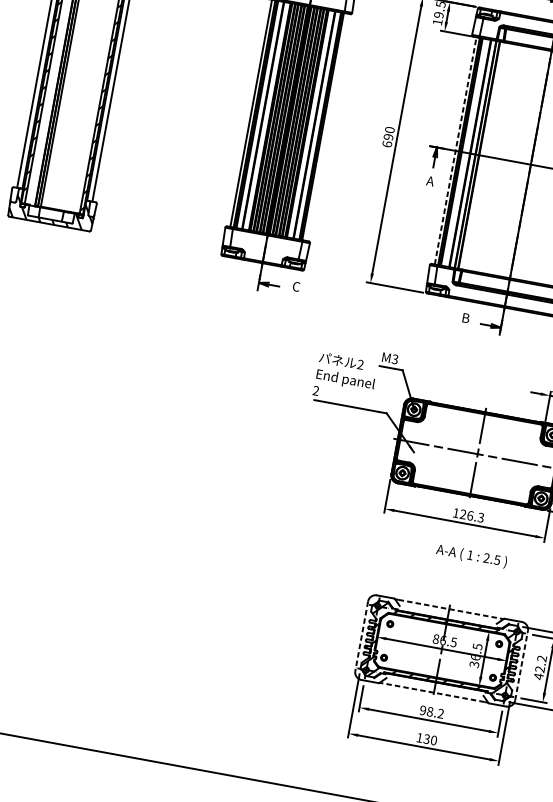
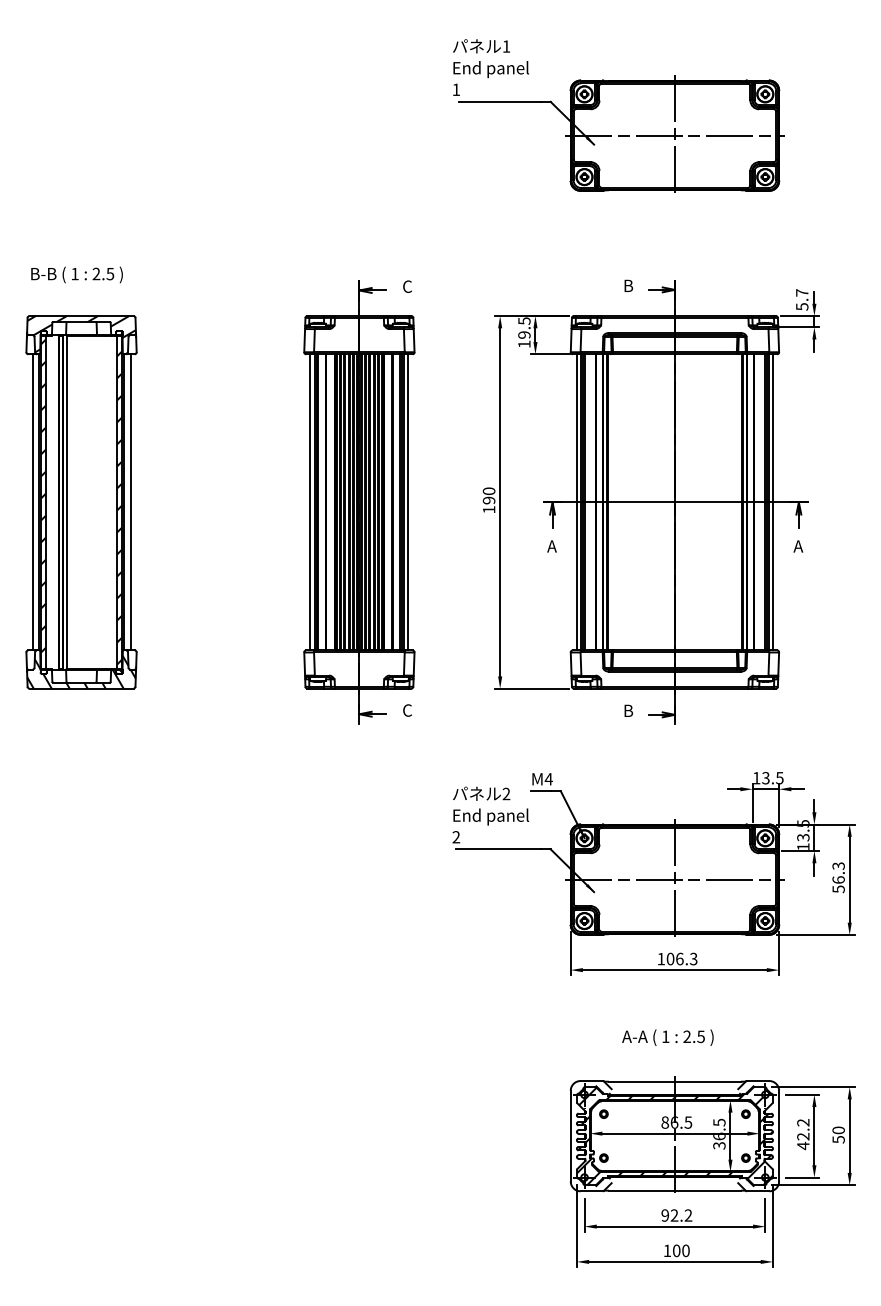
line: (326, 127) -> (408, 502), added
text: (386, 143) -> (488, 509), 690 -> 190
line: (455, 150) -> (576, 501), dashed -> solid
text: (394, 359) -> (548, 779), M3 -> M4
text: (463, 514) -> (670, 958), 126.3 -> 106.3
text: (471, 555) -> (667, 1037), moved
line: (449, 609) -> (675, 1081), dashed -> solid
line: (361, 636) -> (570, 1136), dashed -> solid
line: (521, 665) -> (779, 1135), dashed -> solid
line: (433, 692) -> (674, 1190), dashed -> solid
text: (430, 711) -> (674, 1215), 98.2 -> 92.2
text: (426, 738) -> (676, 1250), 130 -> 100

